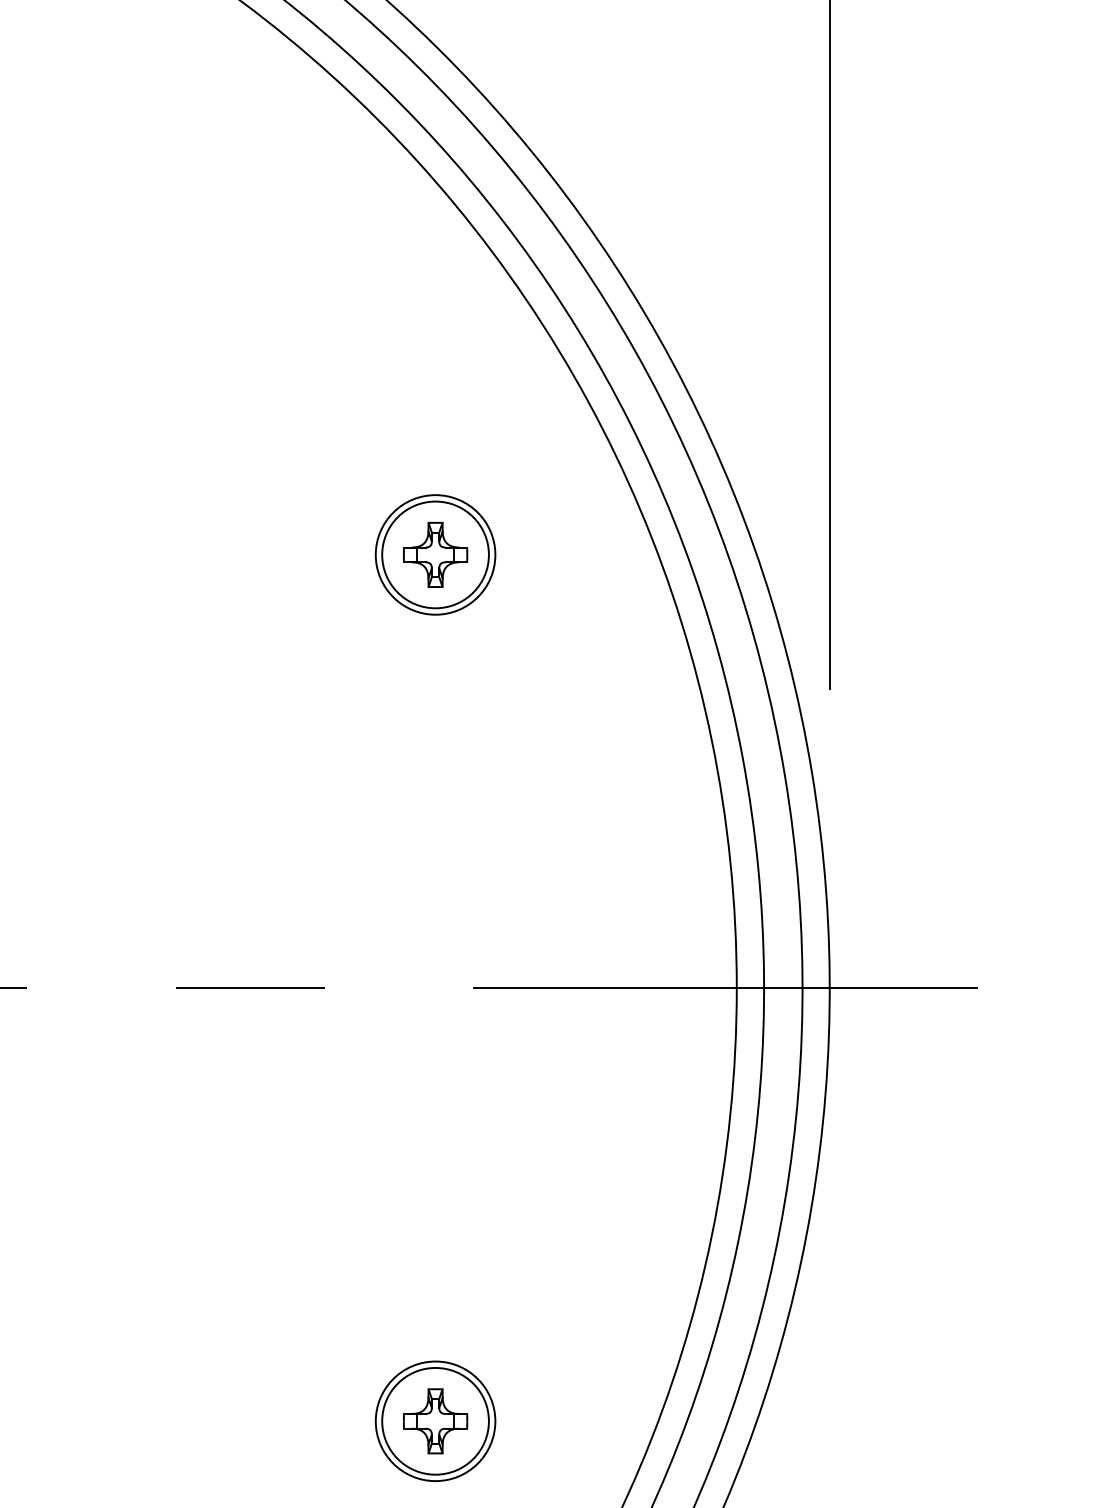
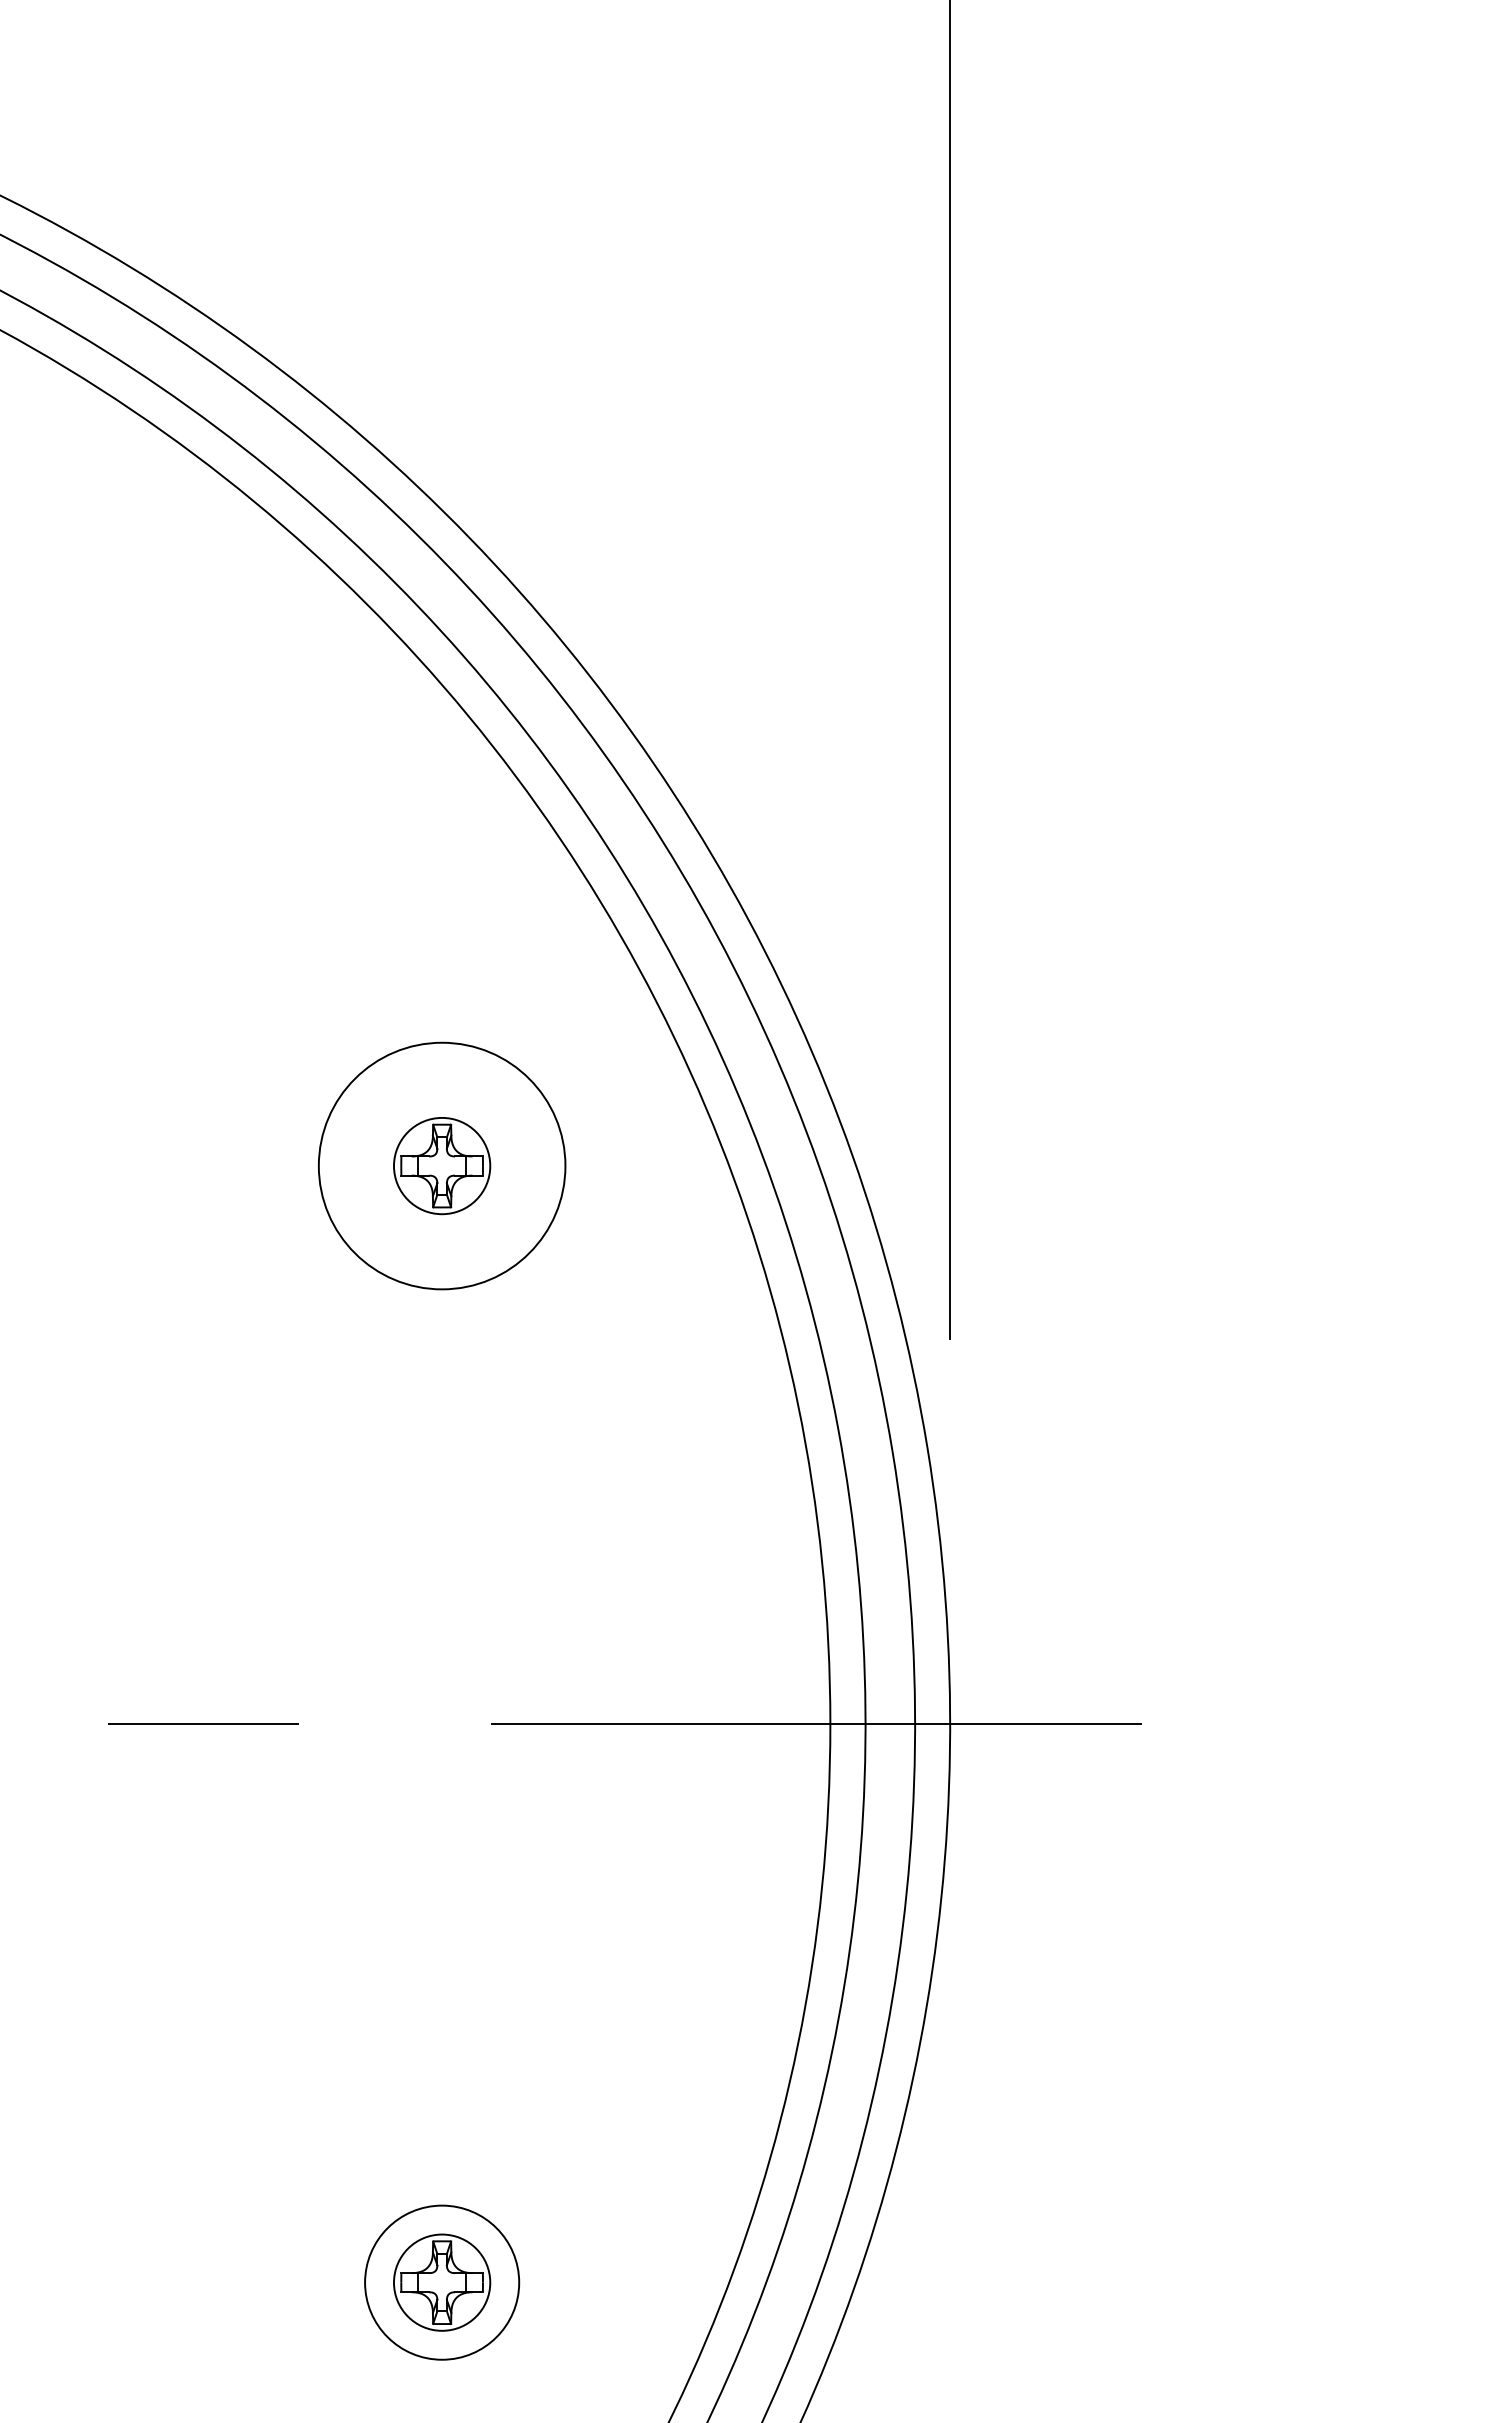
circle: (435, 554) -> (441, 1165), size x0.7
circle: (435, 555) -> (442, 1166), size x1.6
circle: (435, 1421) -> (441, 2282), size x0.7

